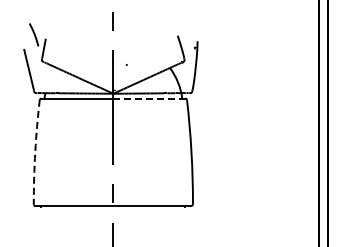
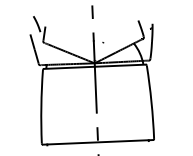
line: (149, 98) -> (120, 65), dashed -> solid
arc: (35, 152) -> (41, 107), dashed -> solid

